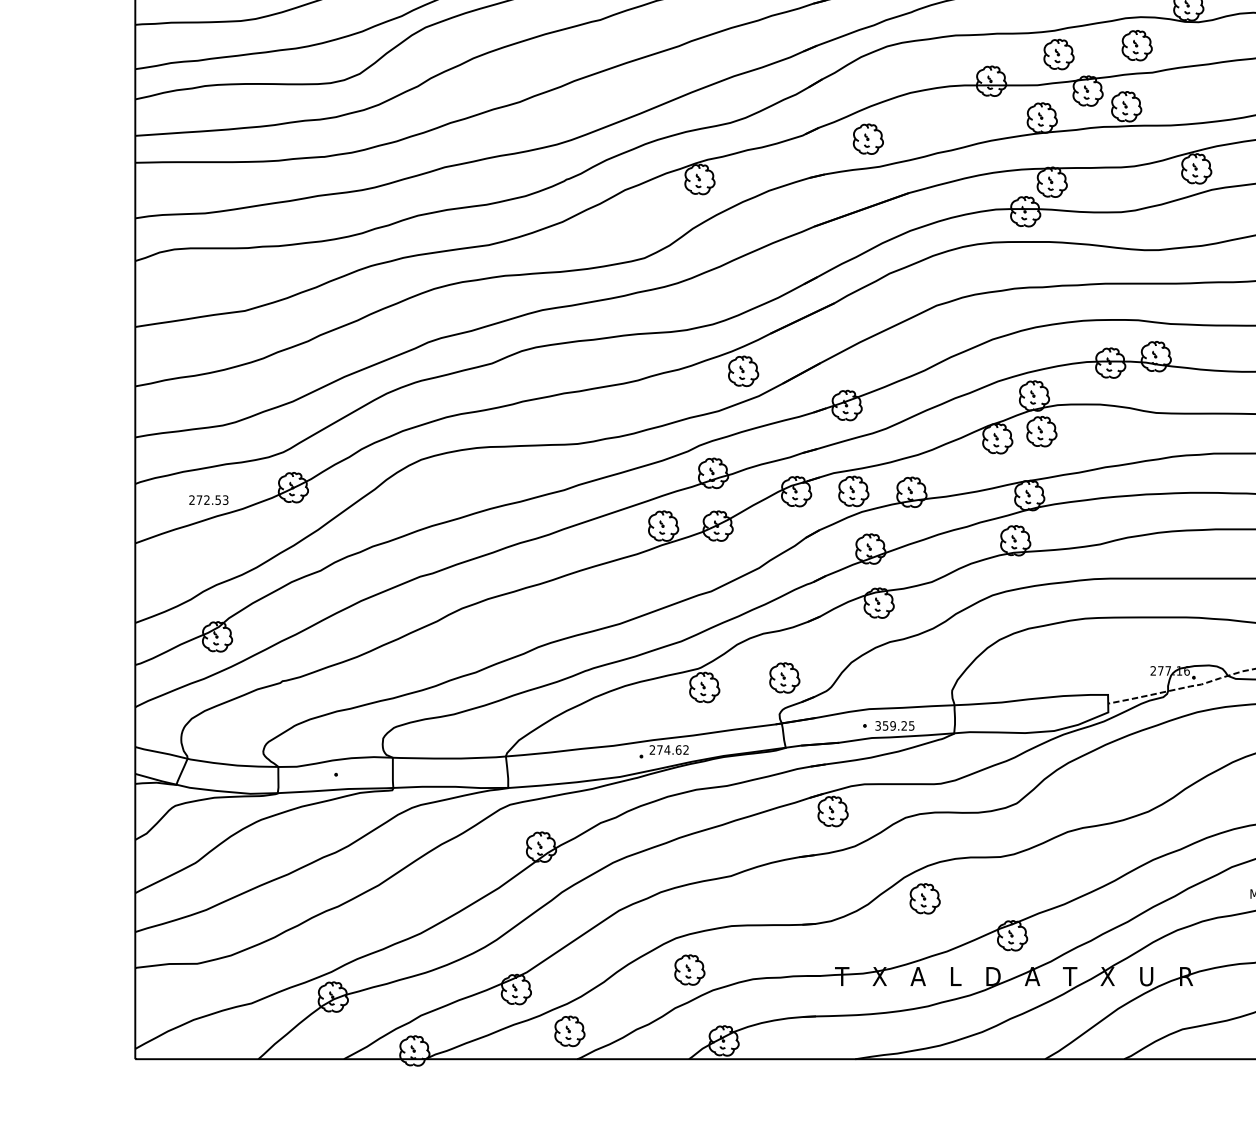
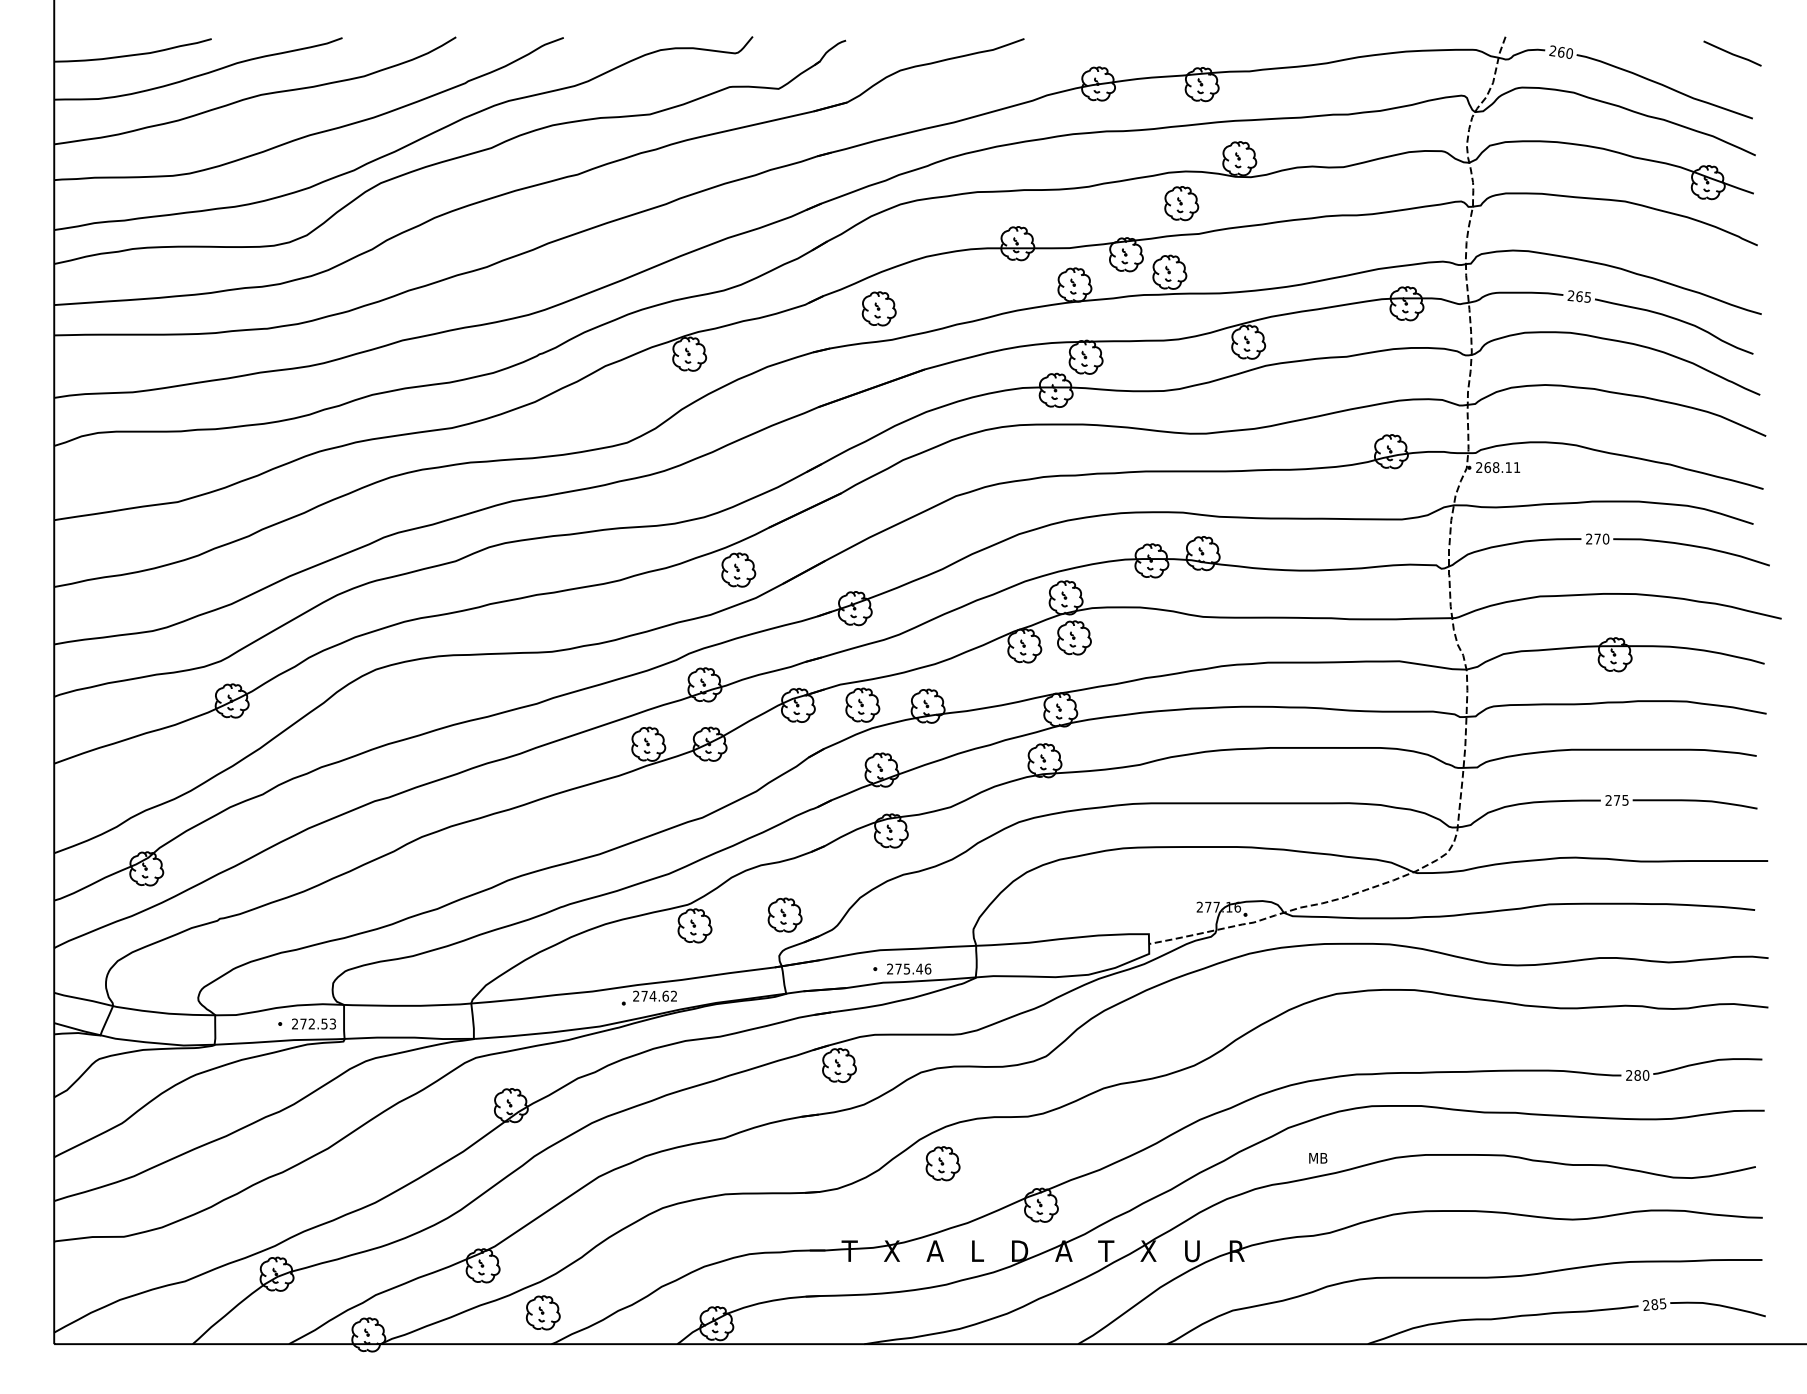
part: (1058, 54) -> (1093, 213), removed
text: (208, 499) -> (313, 1023), moved
text: (895, 725) -> (909, 968), 359.25 -> 275.46
part: (690, 969) -> (678, 1243), removed

